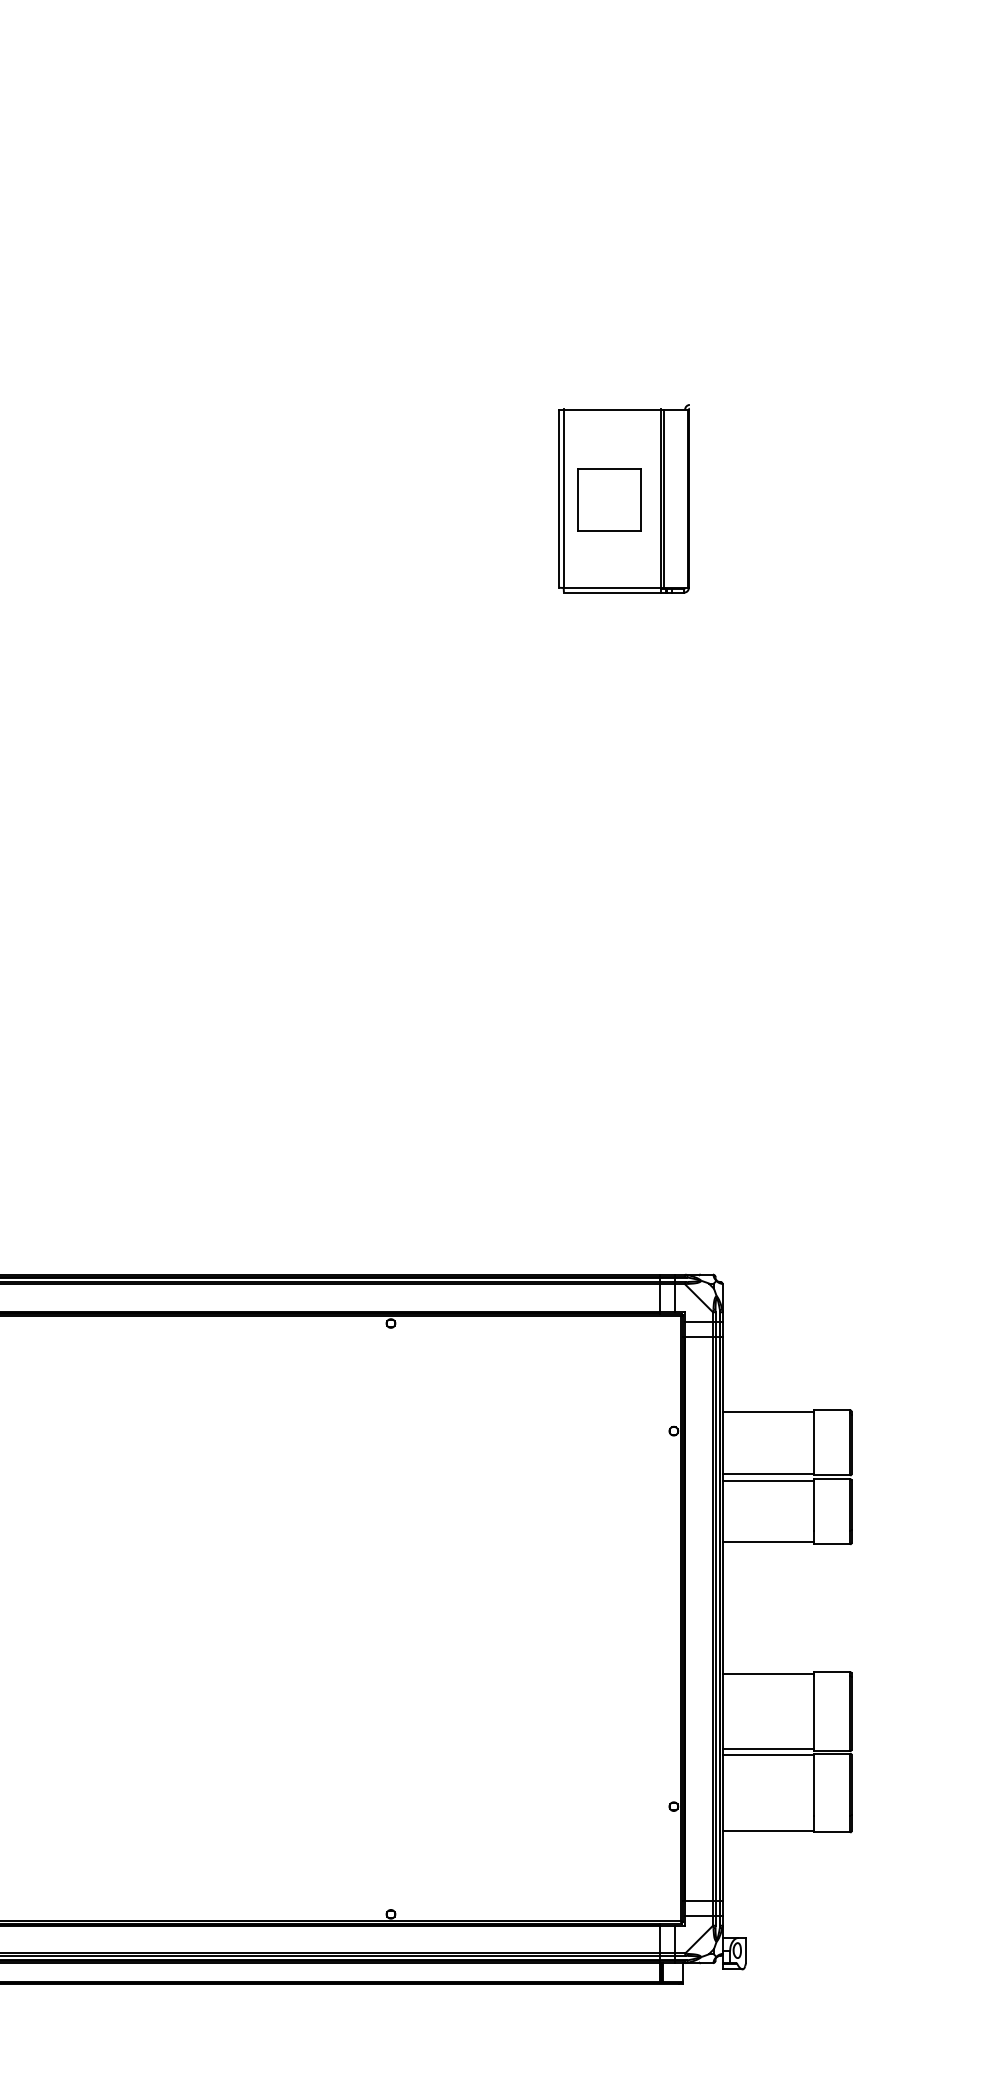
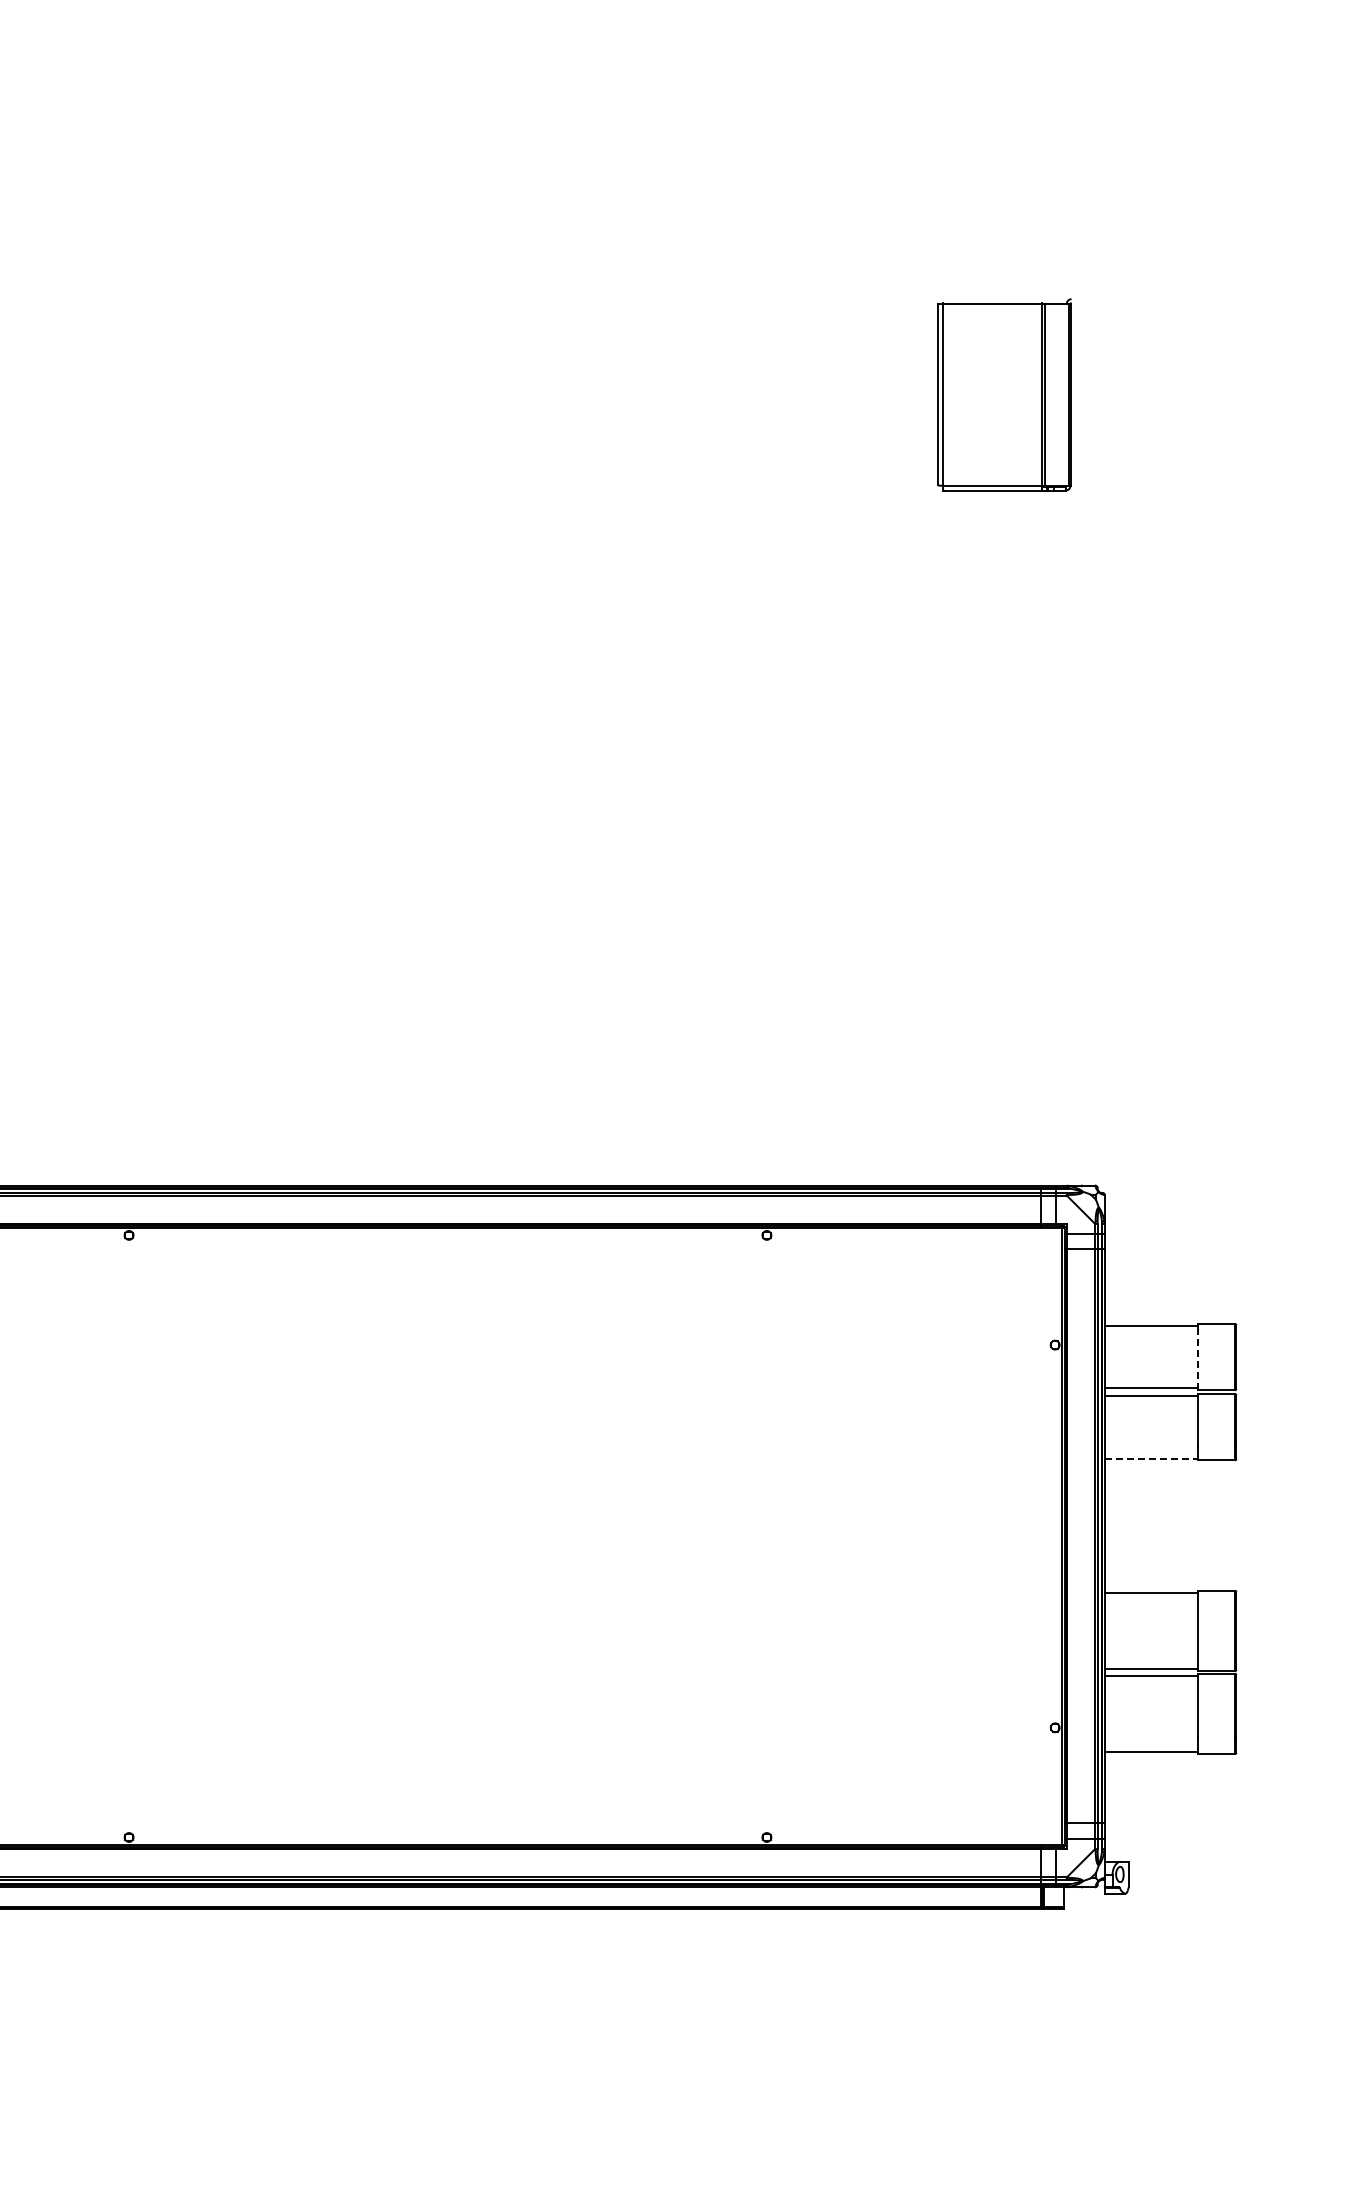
part: (609, 499) -> (989, 395), removed
line: (814, 1444) -> (1198, 1358), solid -> dashed
line: (768, 1542) -> (1151, 1458), solid -> dashed

